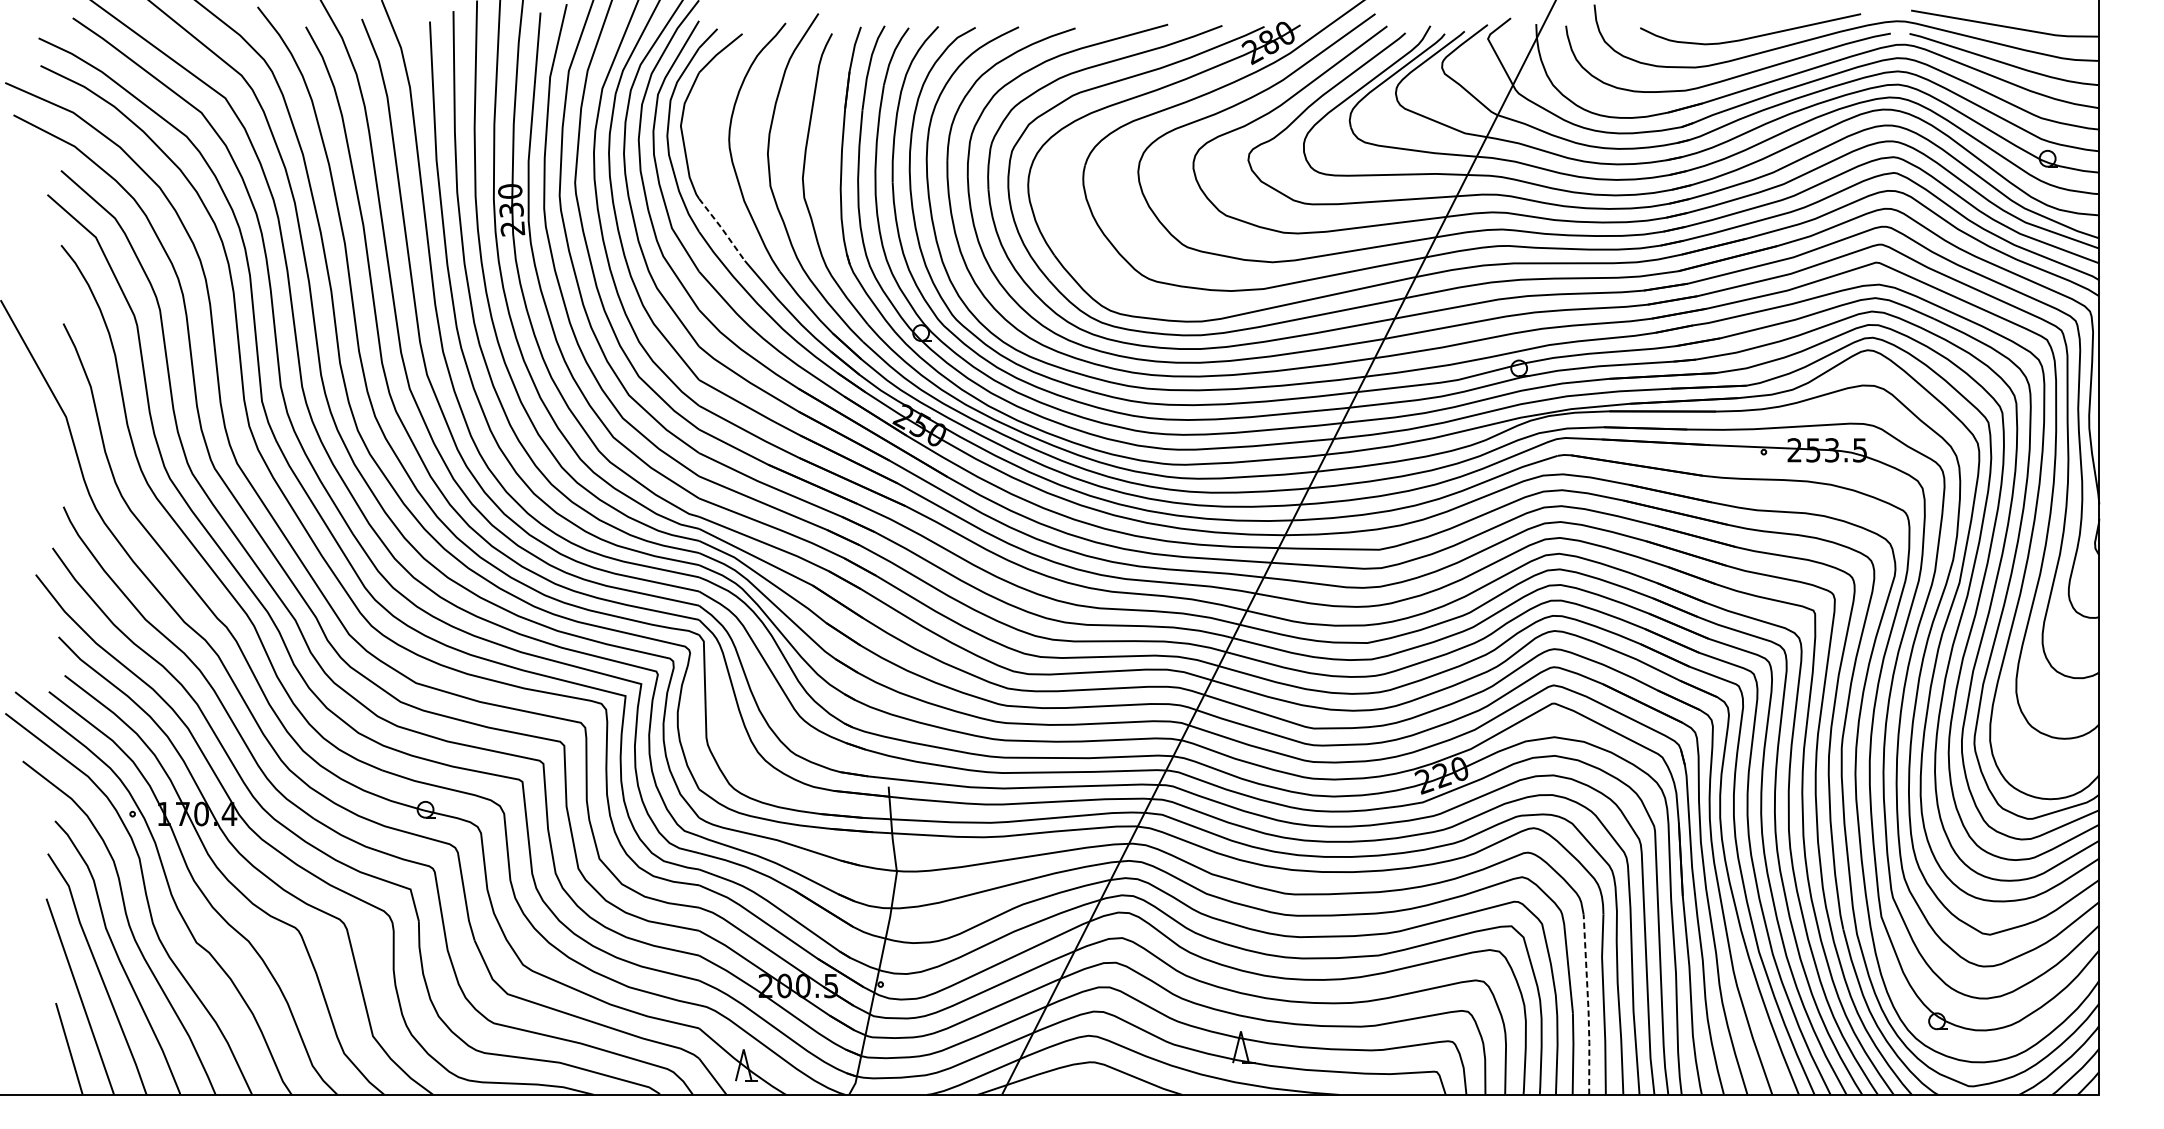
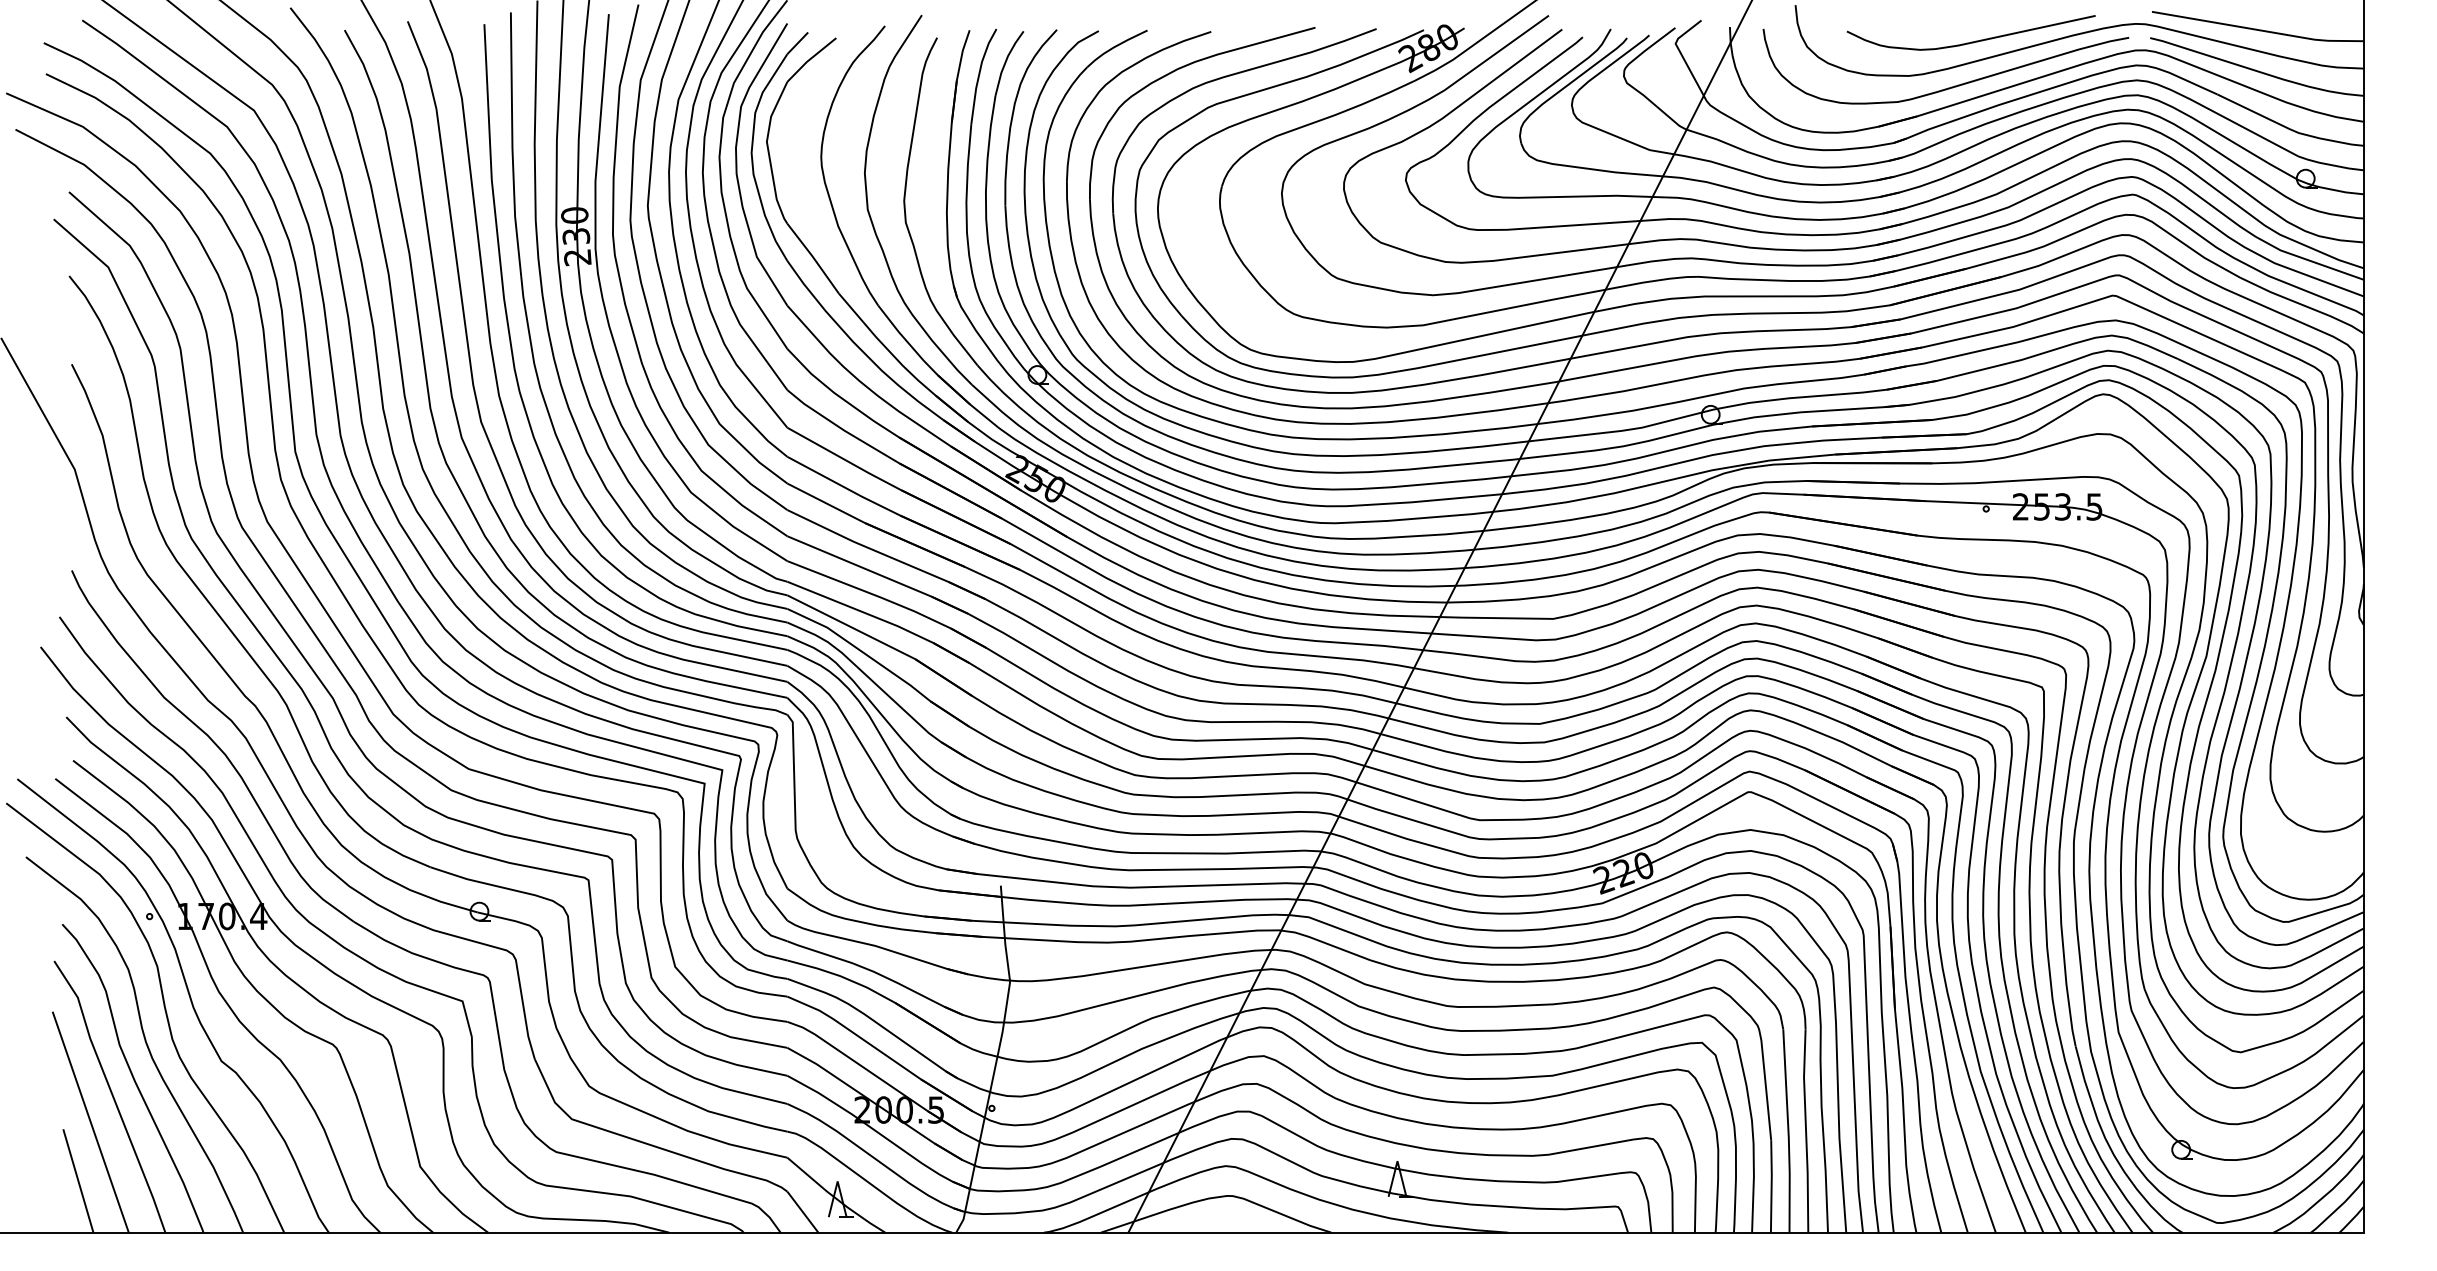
line: (722, 228) -> (813, 257), dashed -> solid
line: (1588, 1005) -> (1788, 1131), dashed -> solid

